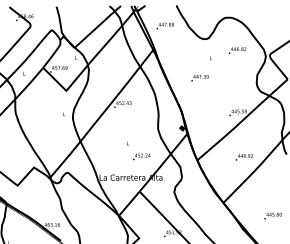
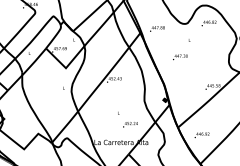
text: (164, 25) -> (156, 28), moved
text: (237, 50) -> (208, 23), moved
text: (243, 157) -> (201, 135), moved

